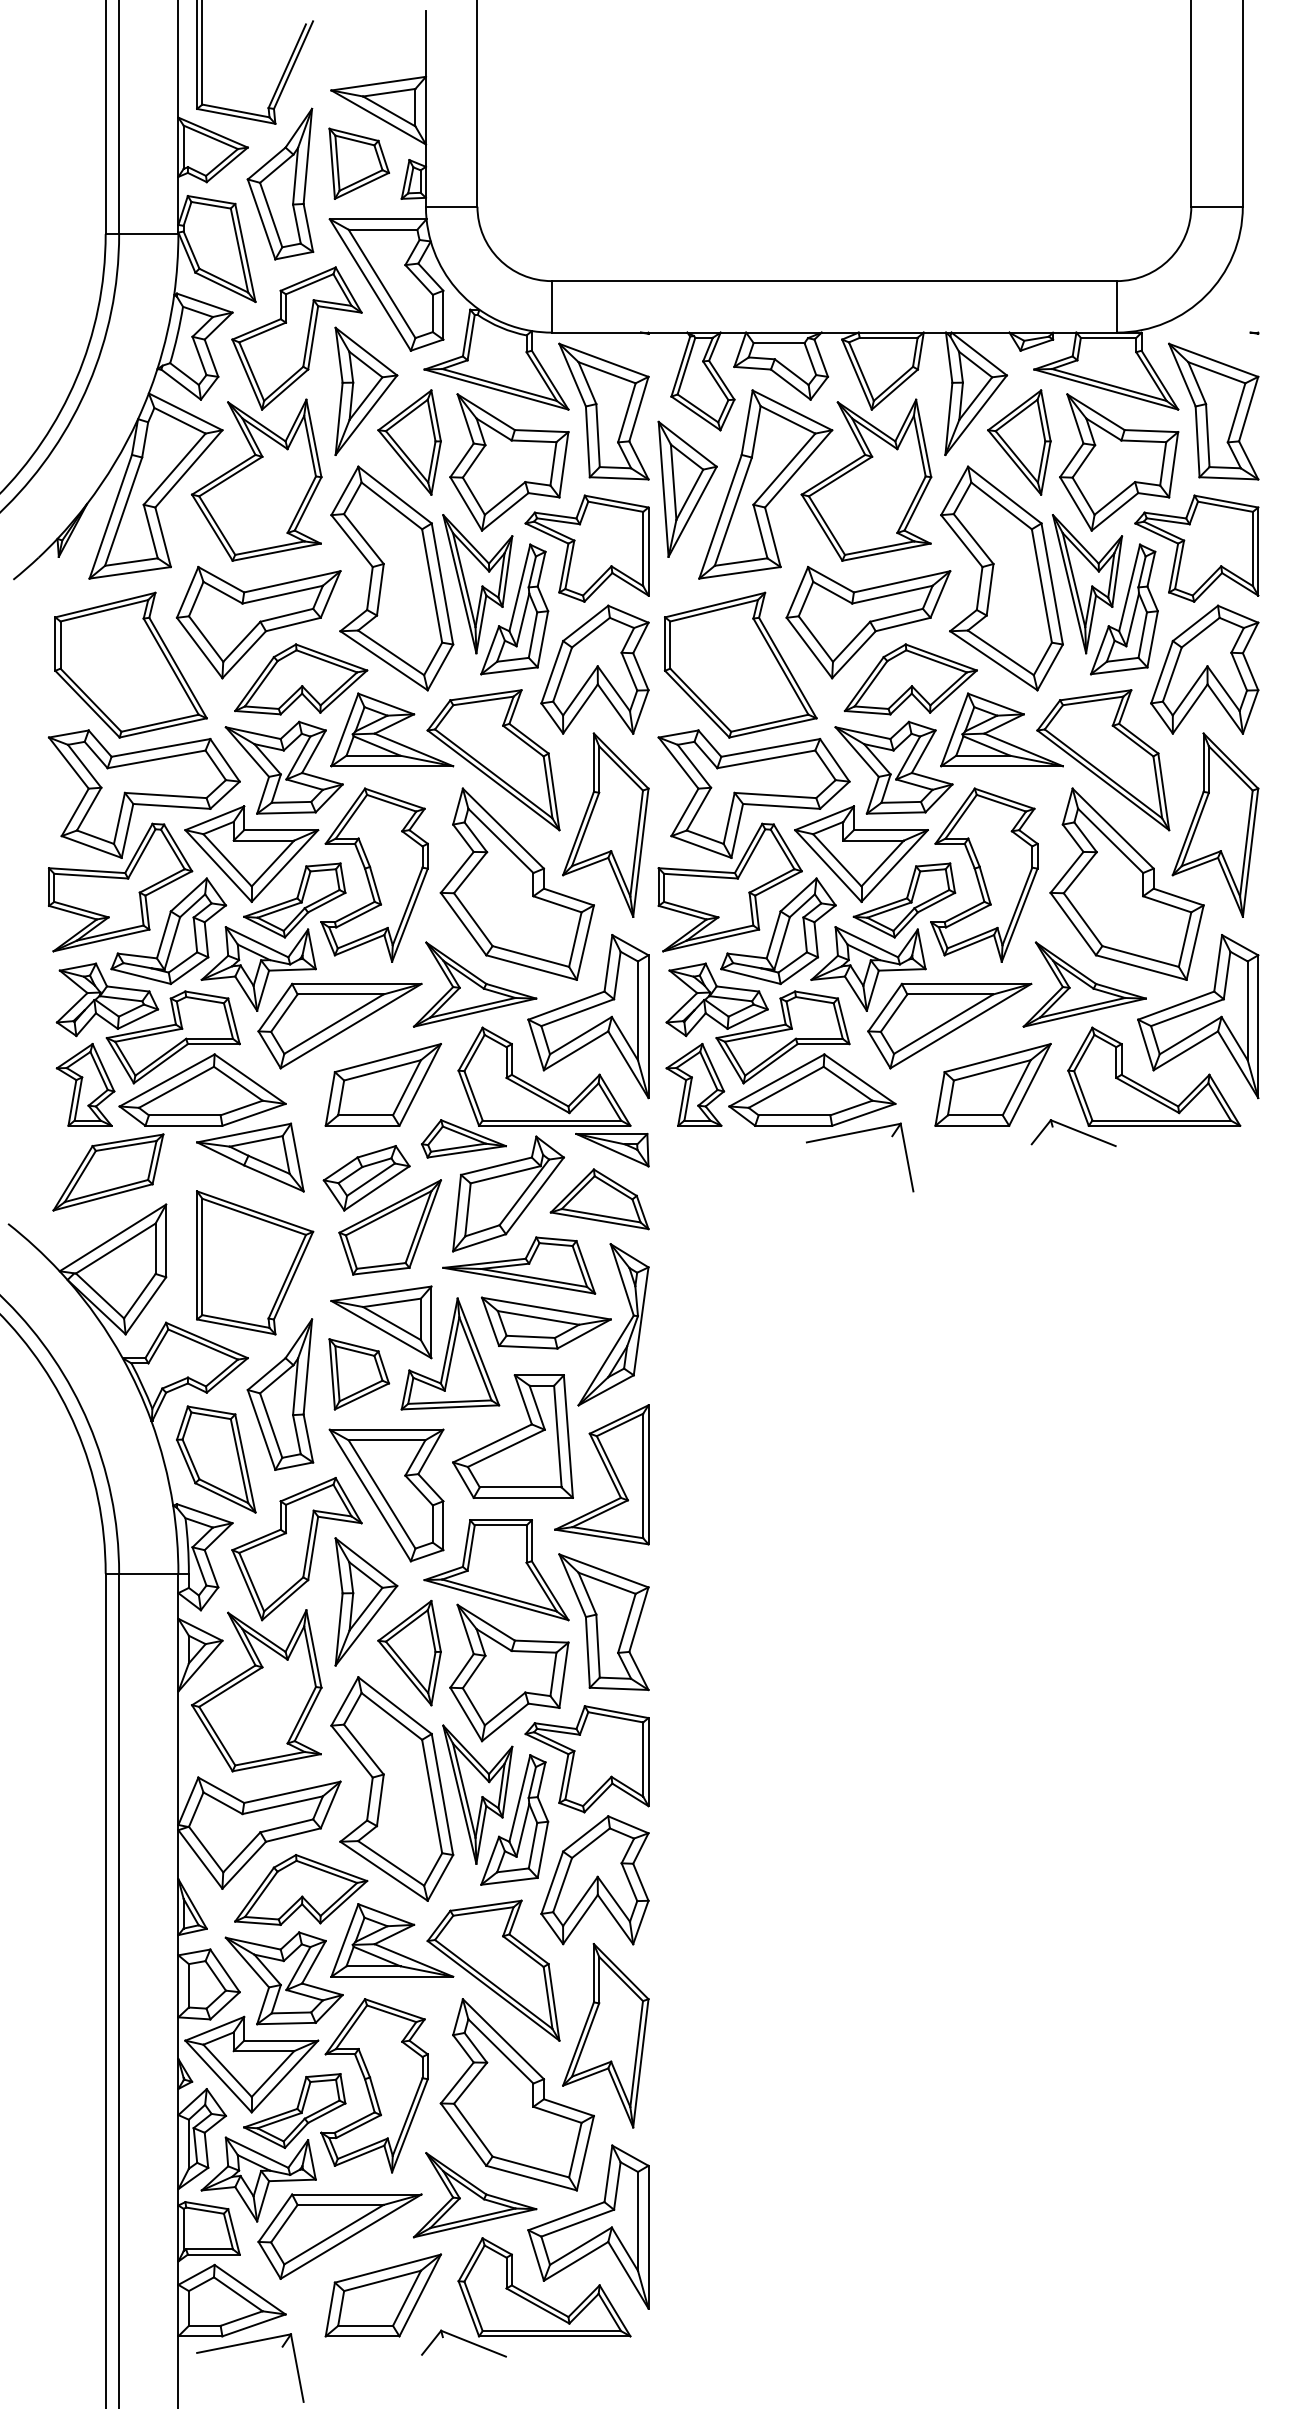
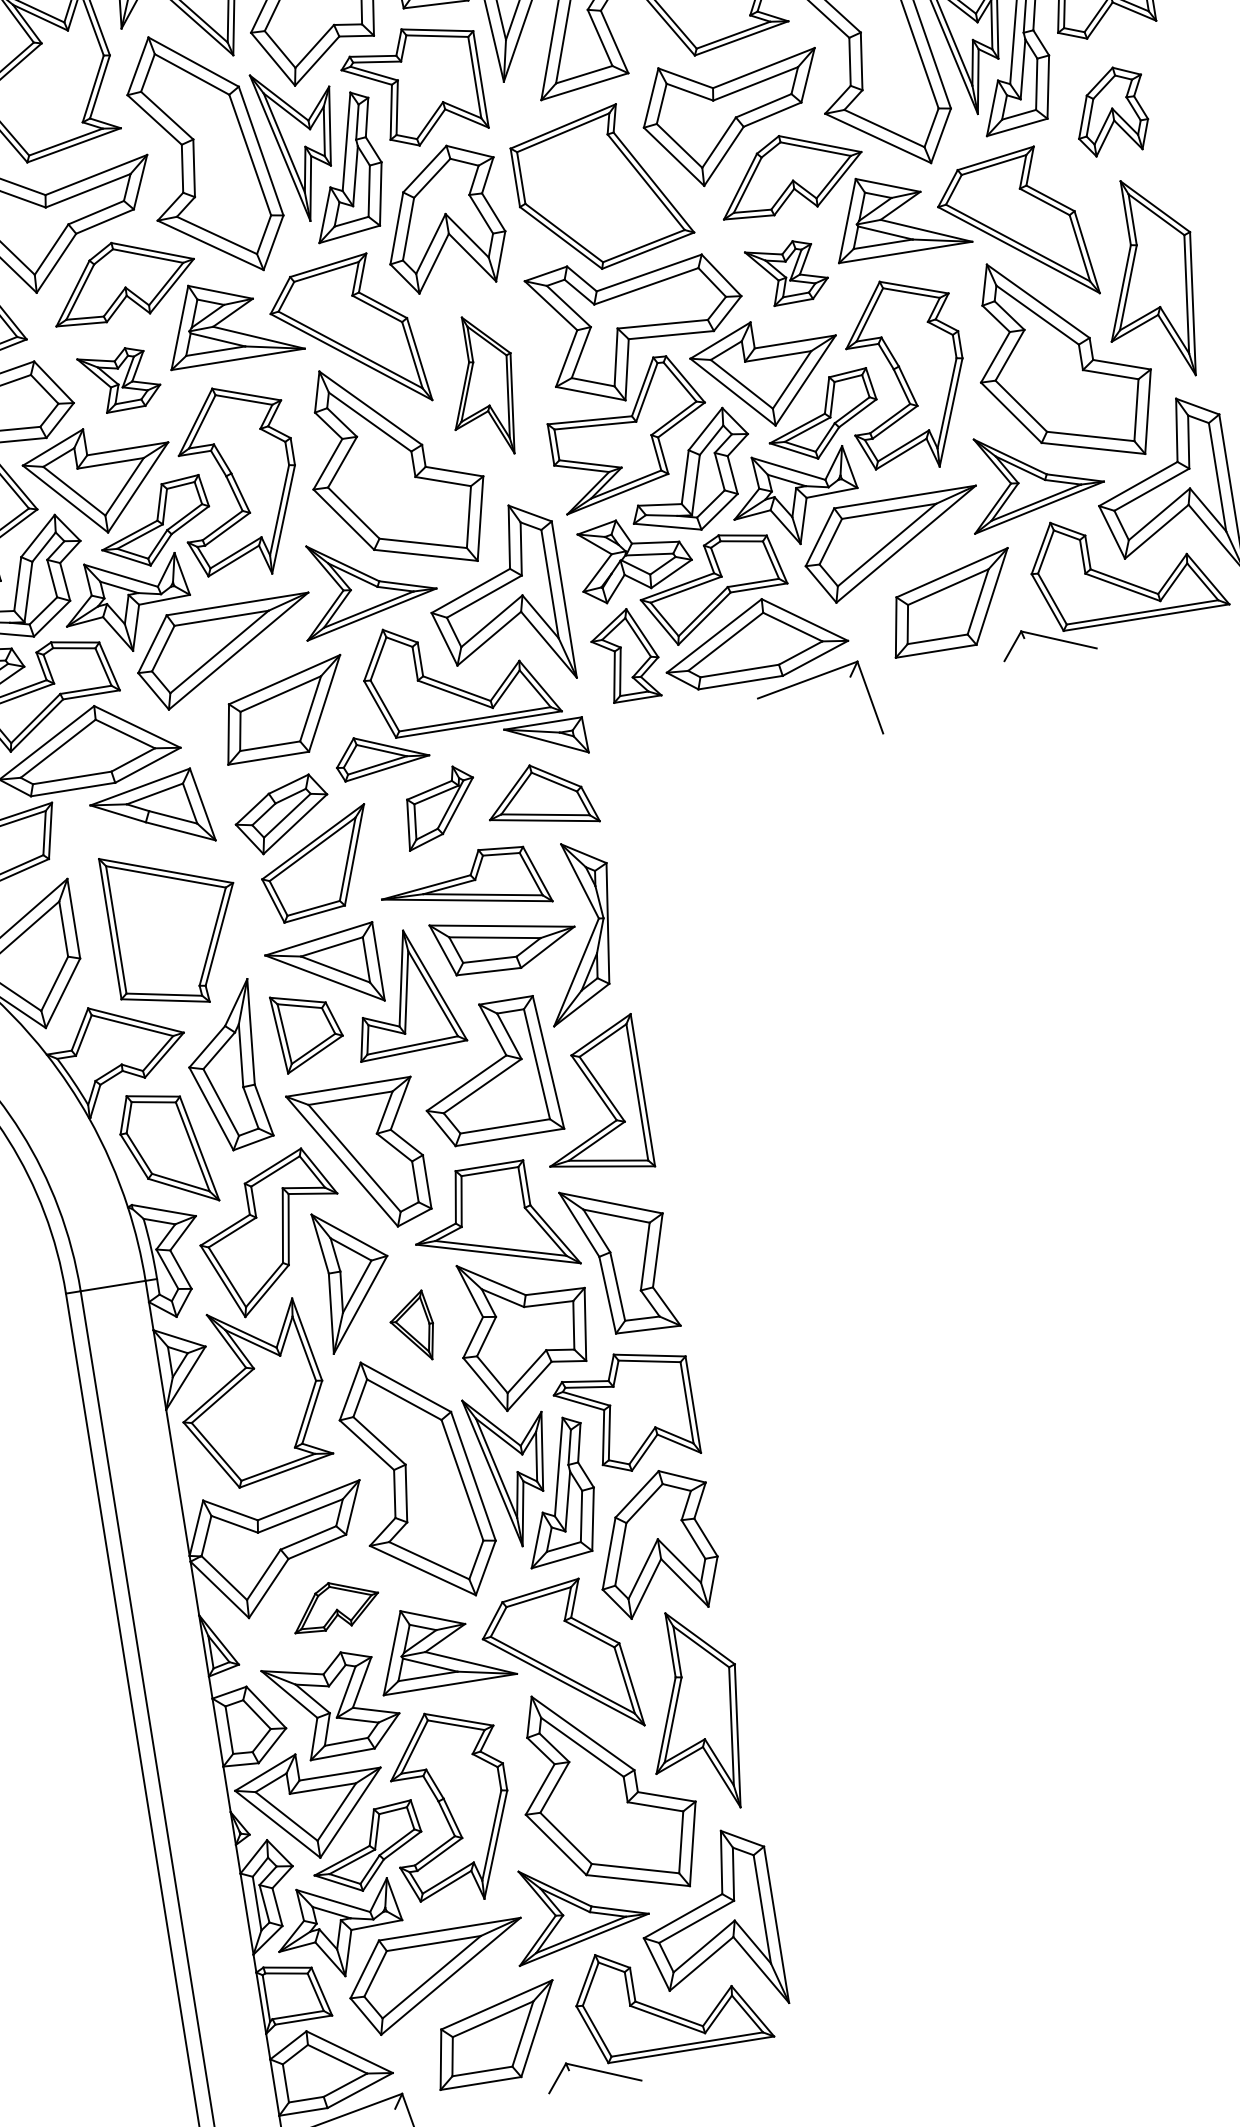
part: (1204, 669) -> (1110, 111), size x0.6
part: (283, 767) -> (119, 379), size x0.6
part: (893, 767) -> (787, 272), size x0.6
part: (605, 824) -> (481, 385), size x0.7
part: (508, 1193) -> (440, 806), size x0.6
part: (409, 1652) -> (412, 1326), size x0.6
part: (301, 1889) -> (335, 1604), size x0.6

